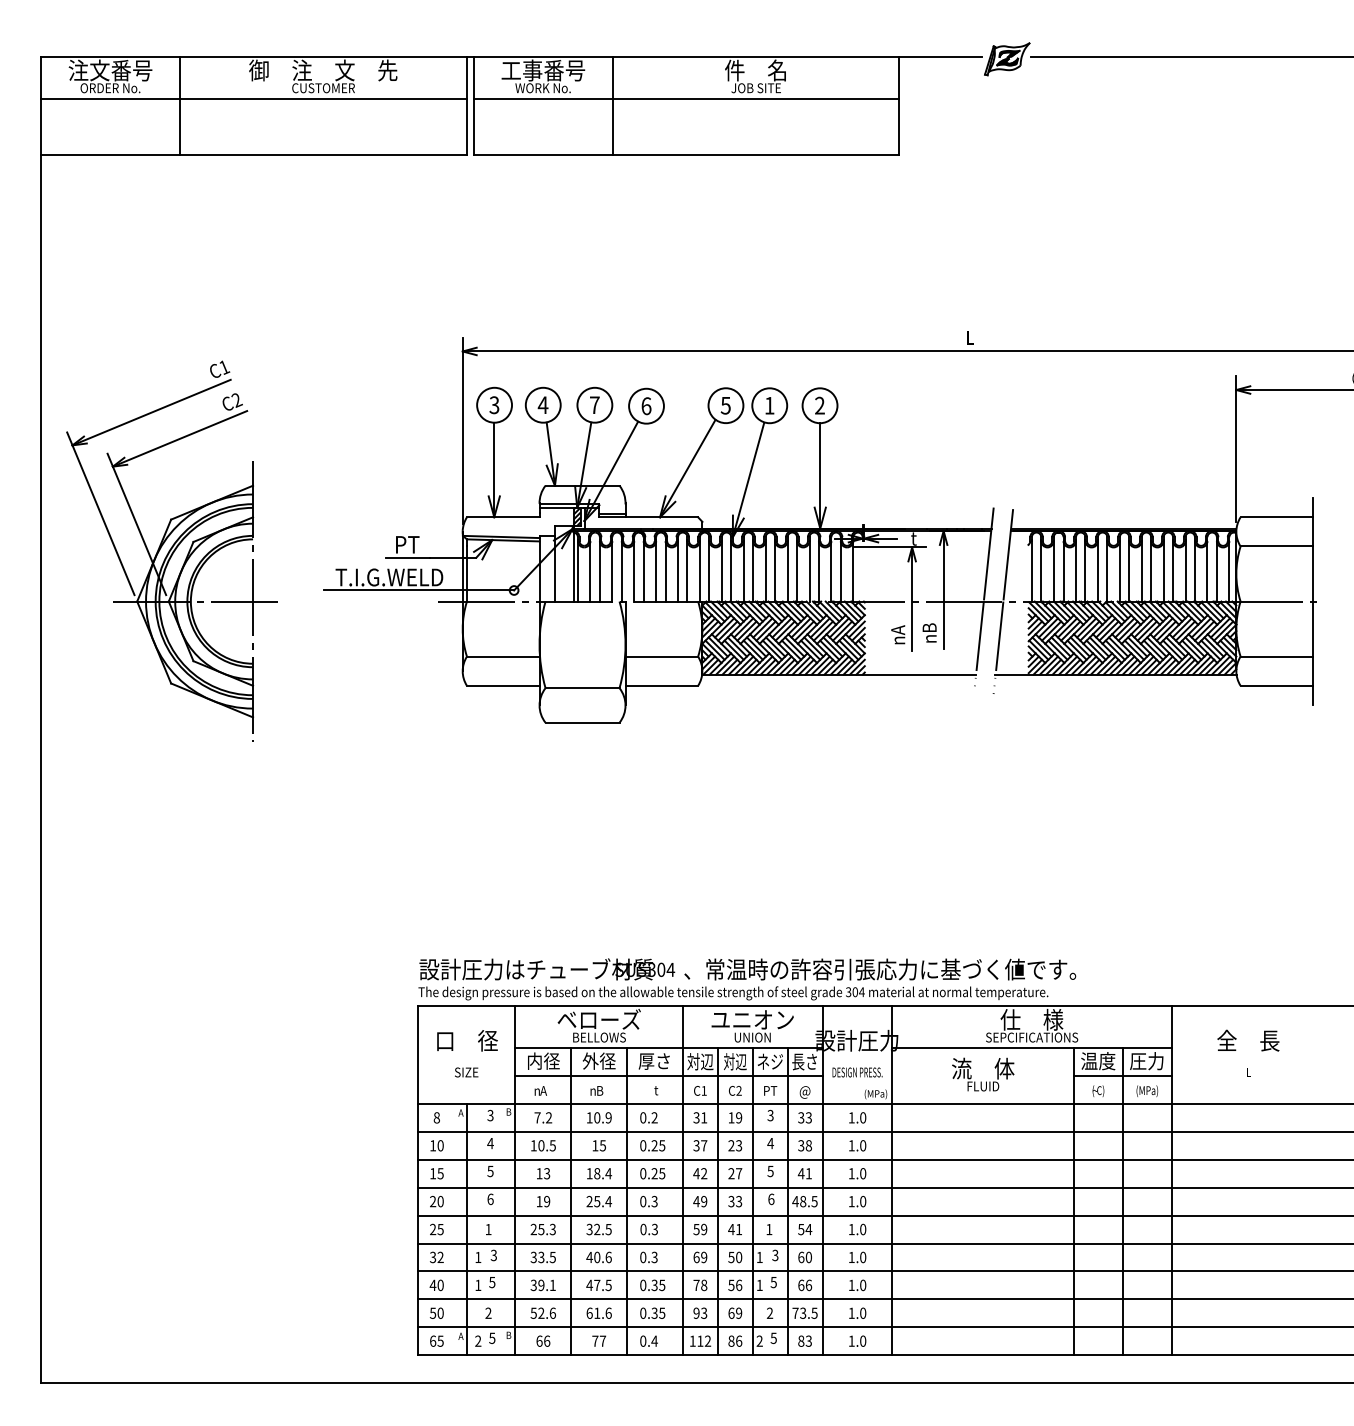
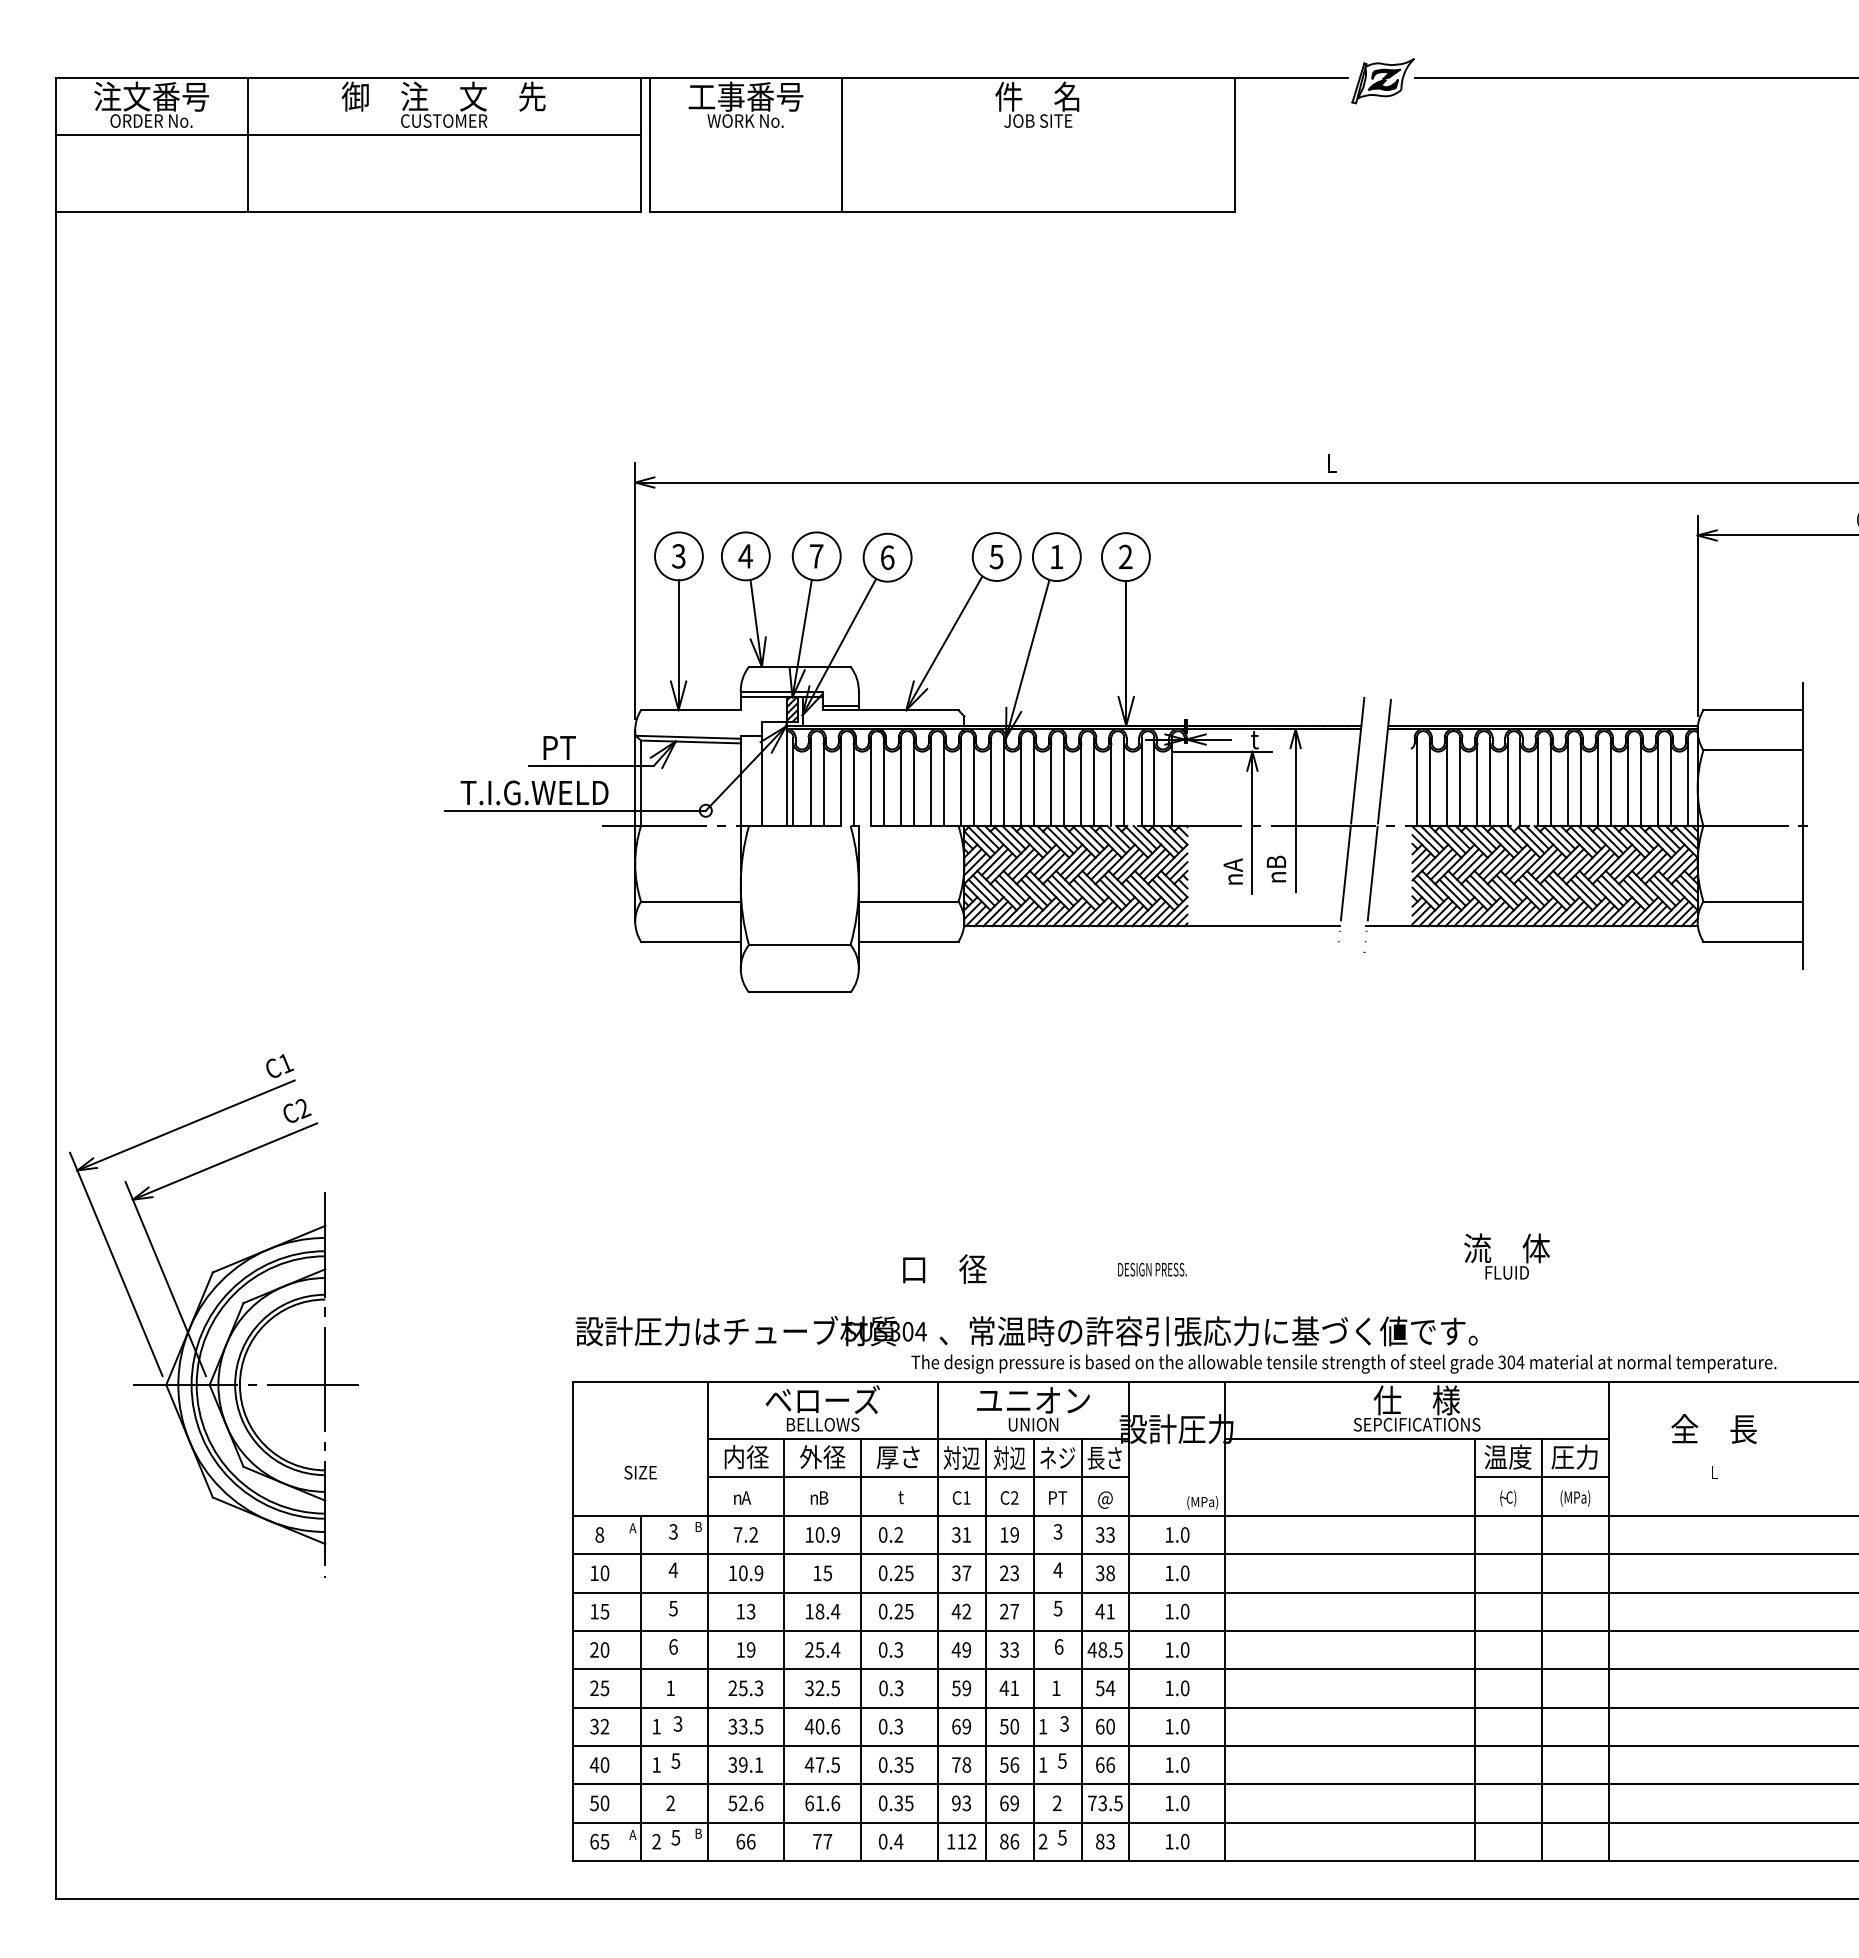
line: (686, 98) -> (942, 135), removed
part: (171, 550) -> (213, 1315), moved
text: (733, 992) -> (1343, 1363), moved
text: (467, 1040) -> (944, 1268), moved
text: (857, 1072) -> (1152, 1269), moved
text: (982, 1074) -> (1506, 1256), moved
text: (552, 1145) -> (758, 1573), 10.5 -> 10.9

